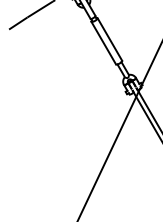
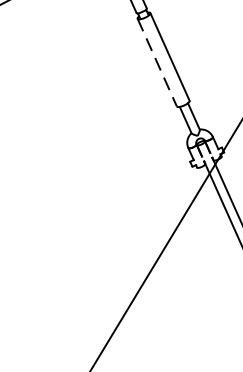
line: (103, 43) -> (156, 63), solid -> dashed

